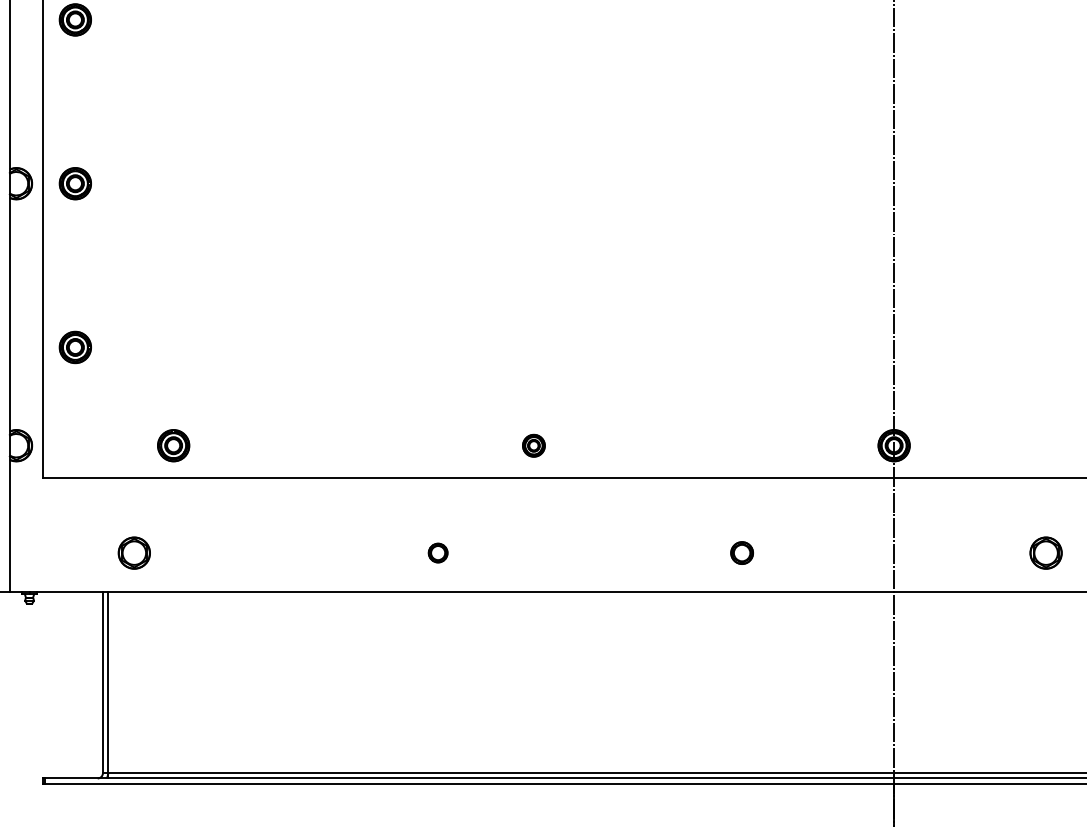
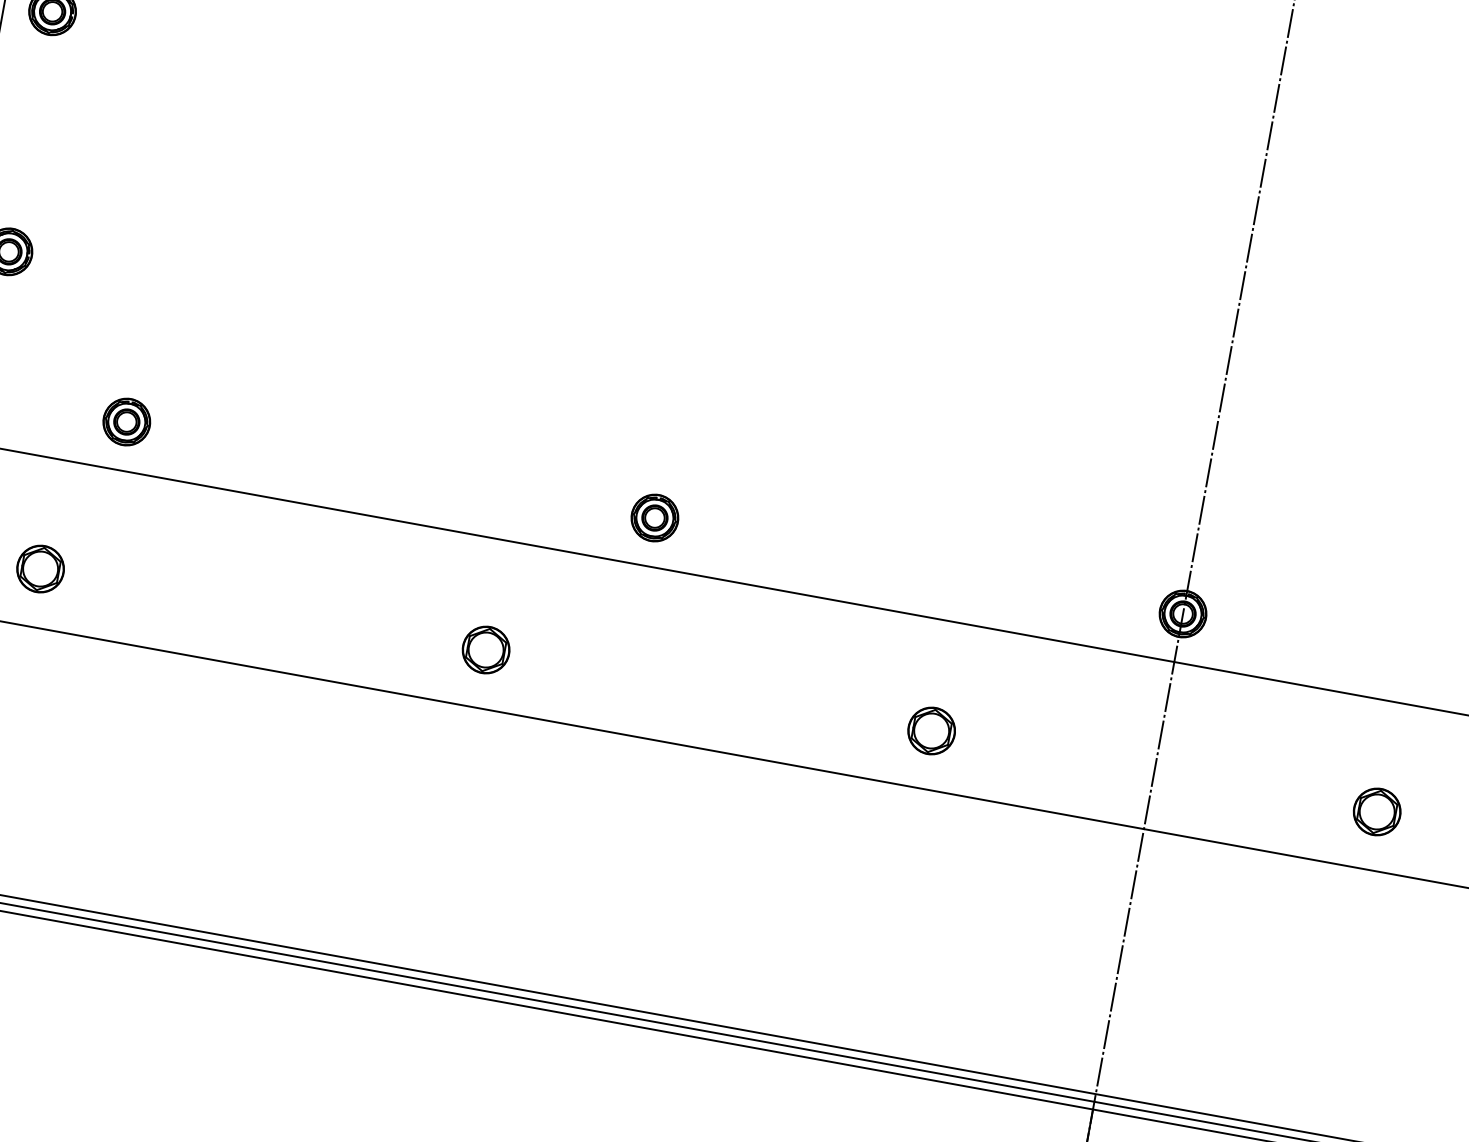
part: (533, 445) -> (654, 517), size x1.43
part: (437, 552) -> (485, 648), size x1.67
part: (741, 552) -> (930, 729), size x1.43

